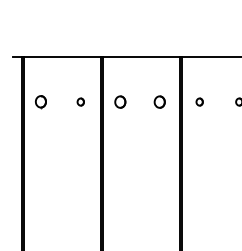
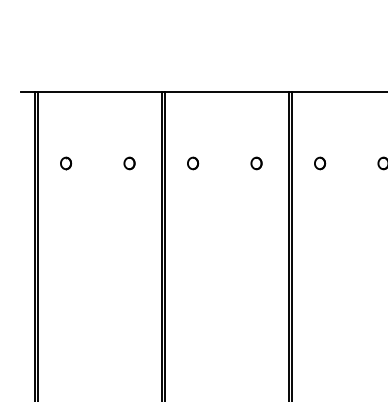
part: (120, 101) -> (193, 162), size x0.62
part: (160, 101) -> (257, 162), size x0.62
part: (41, 102) -> (66, 164), size x0.62

